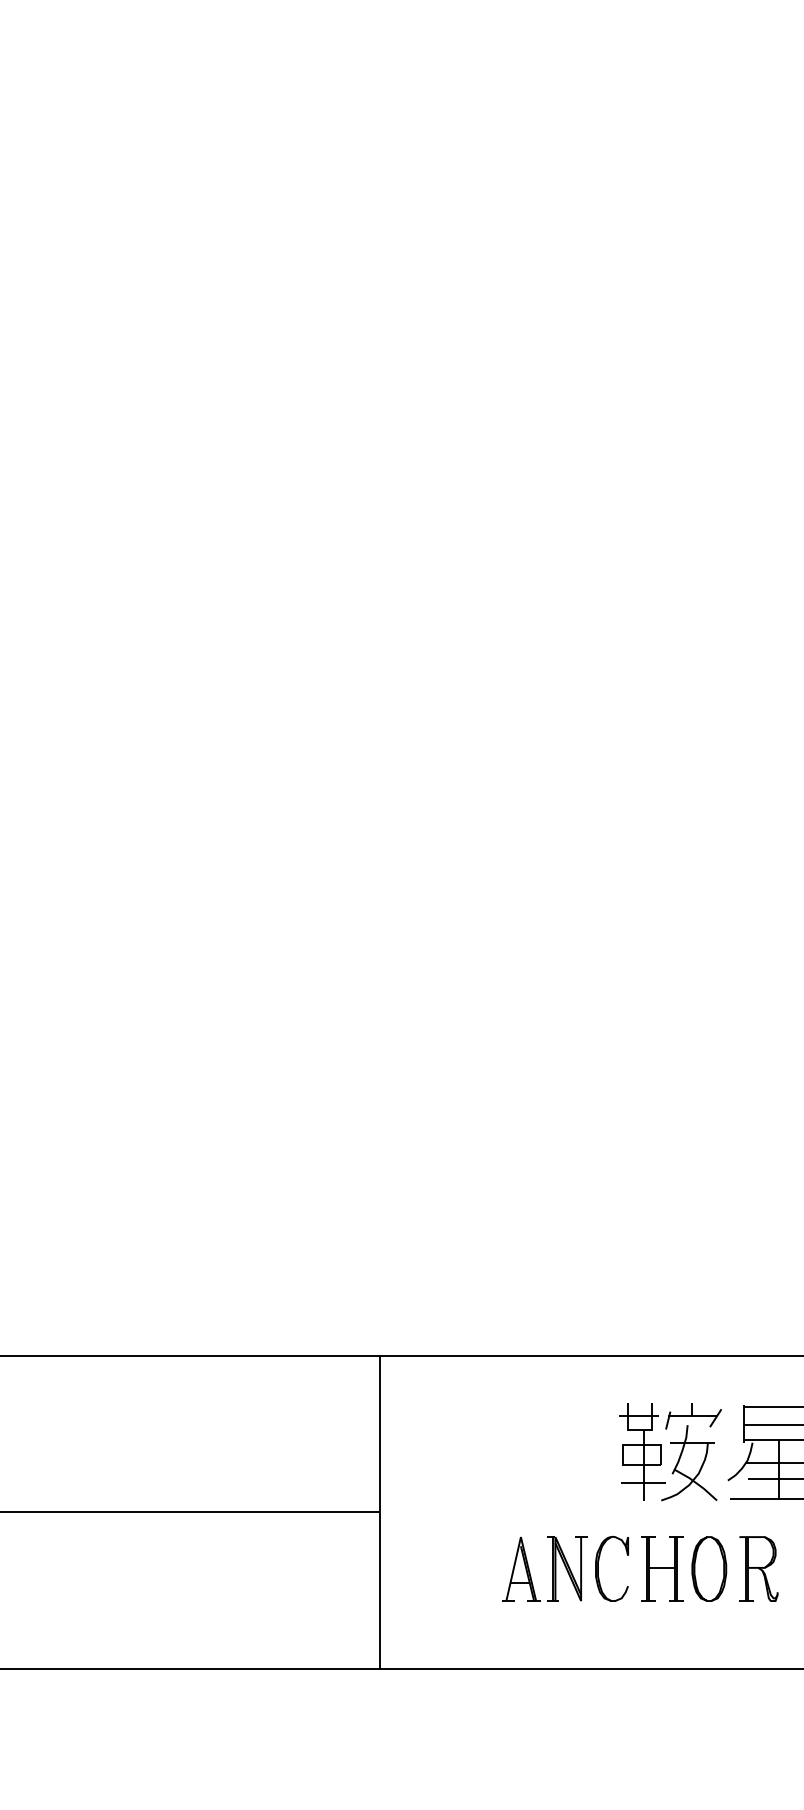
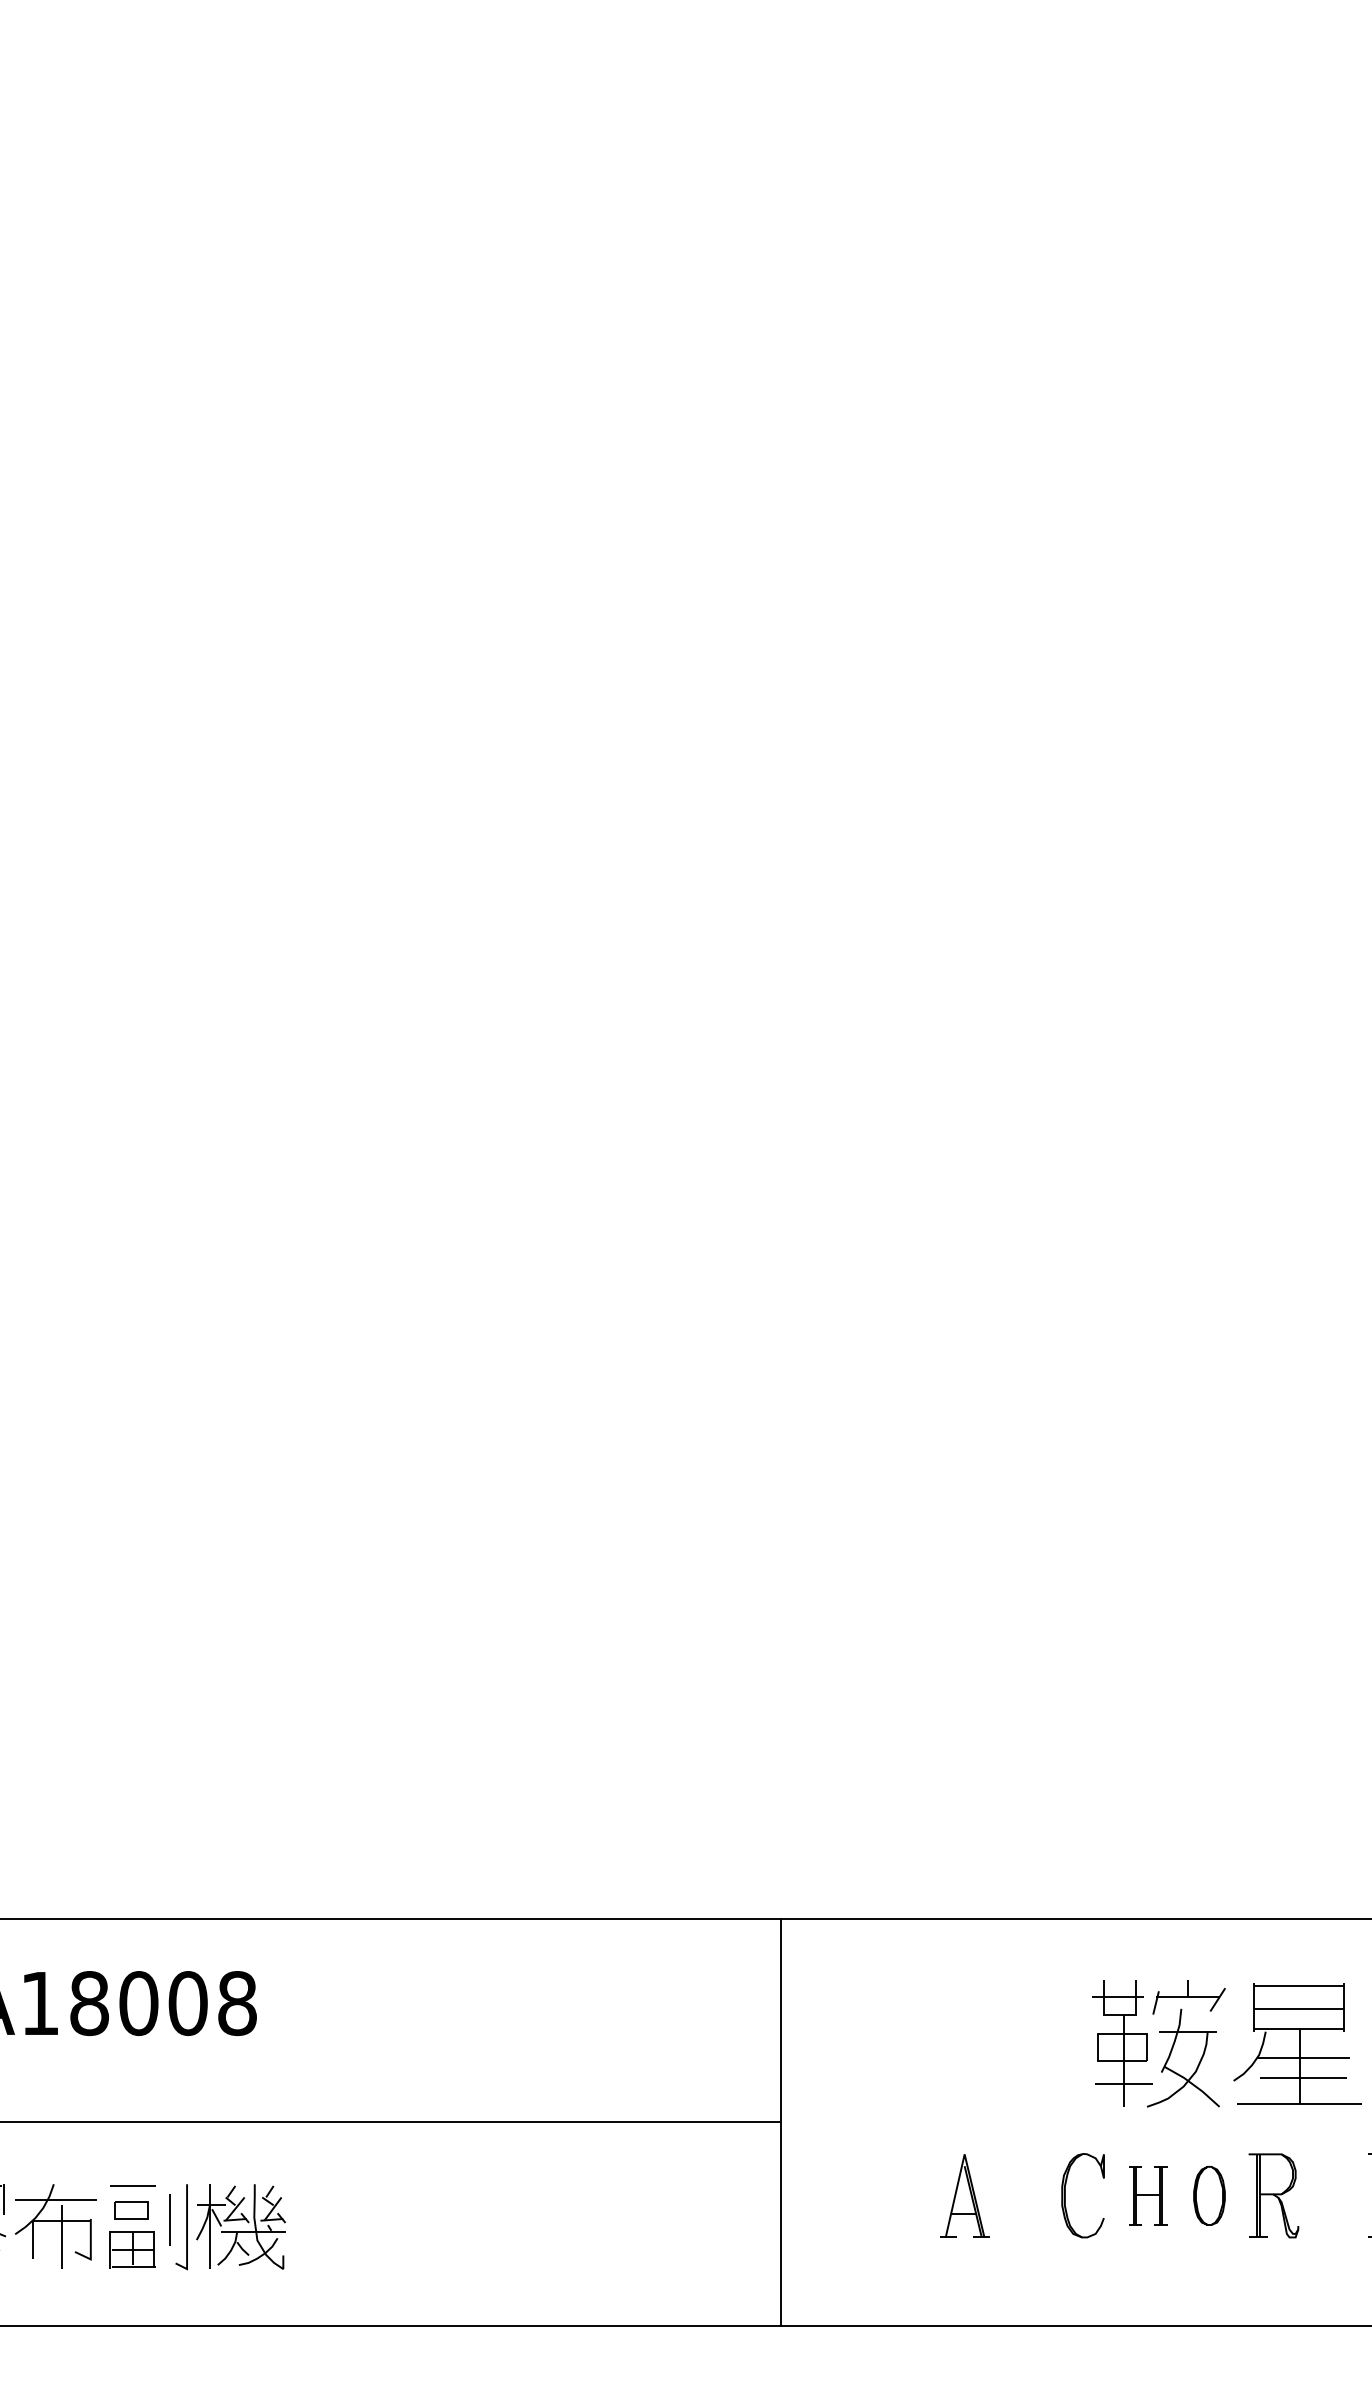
part: (566, 1568) -> (1024, 2195), removed
part: (661, 1568) -> (1147, 2195), size x0.7
part: (709, 1568) -> (1209, 2195), size x0.7

